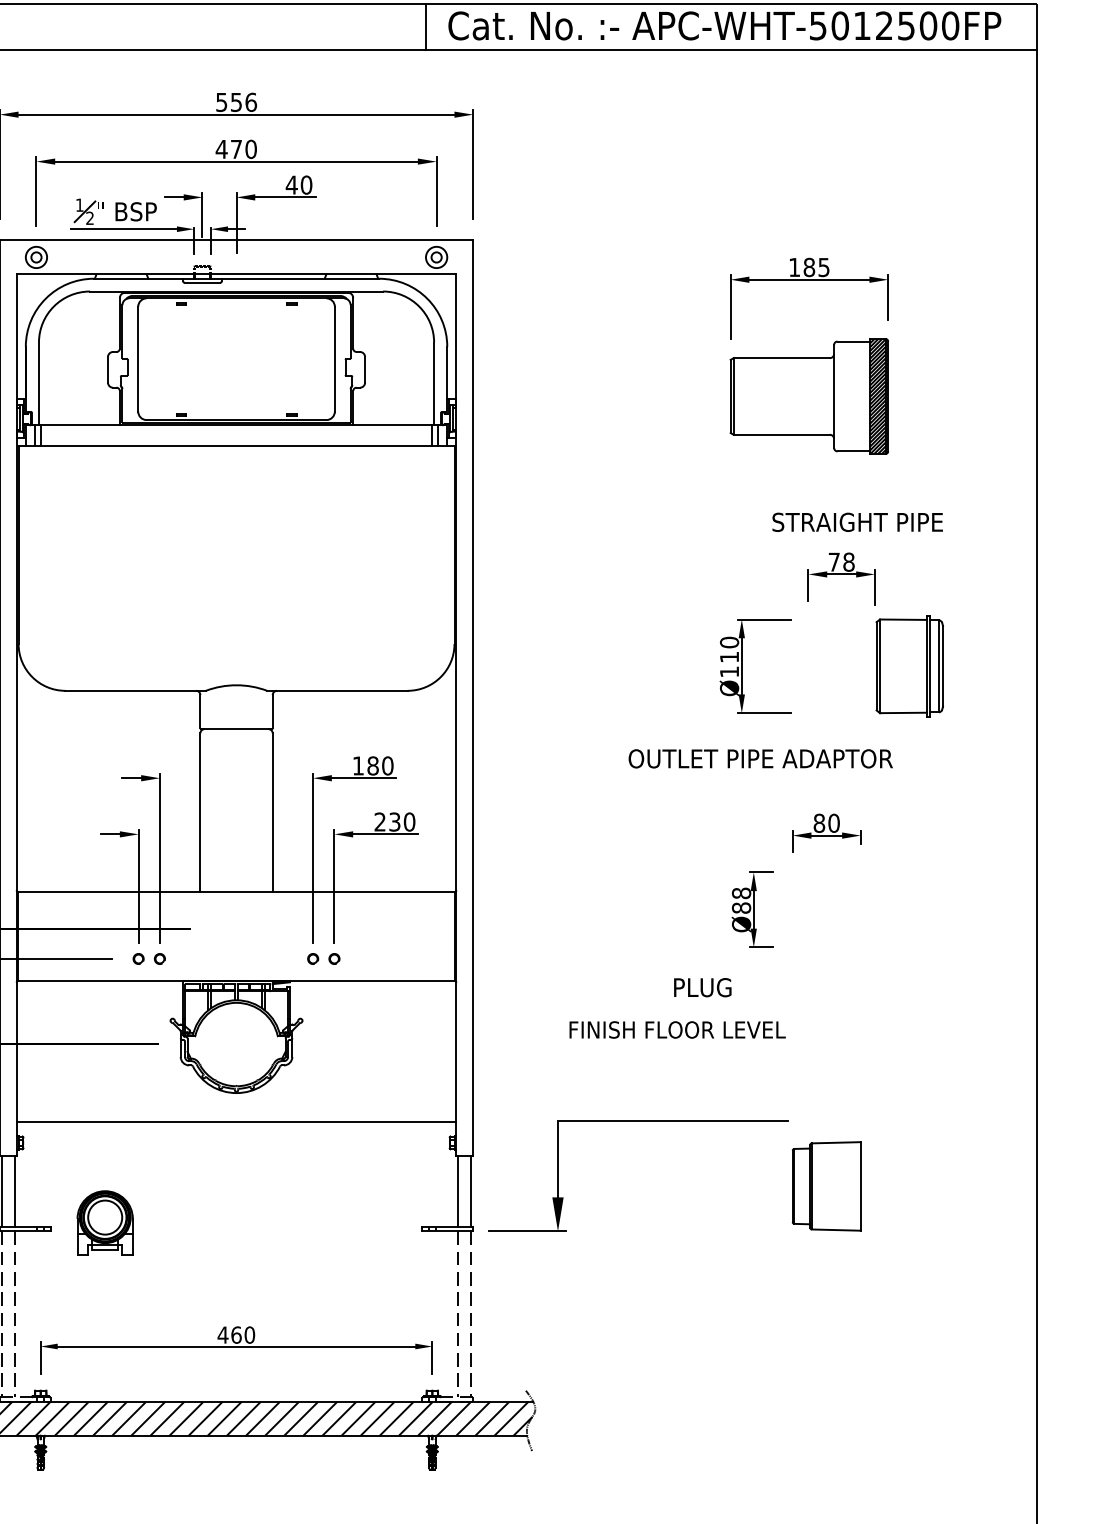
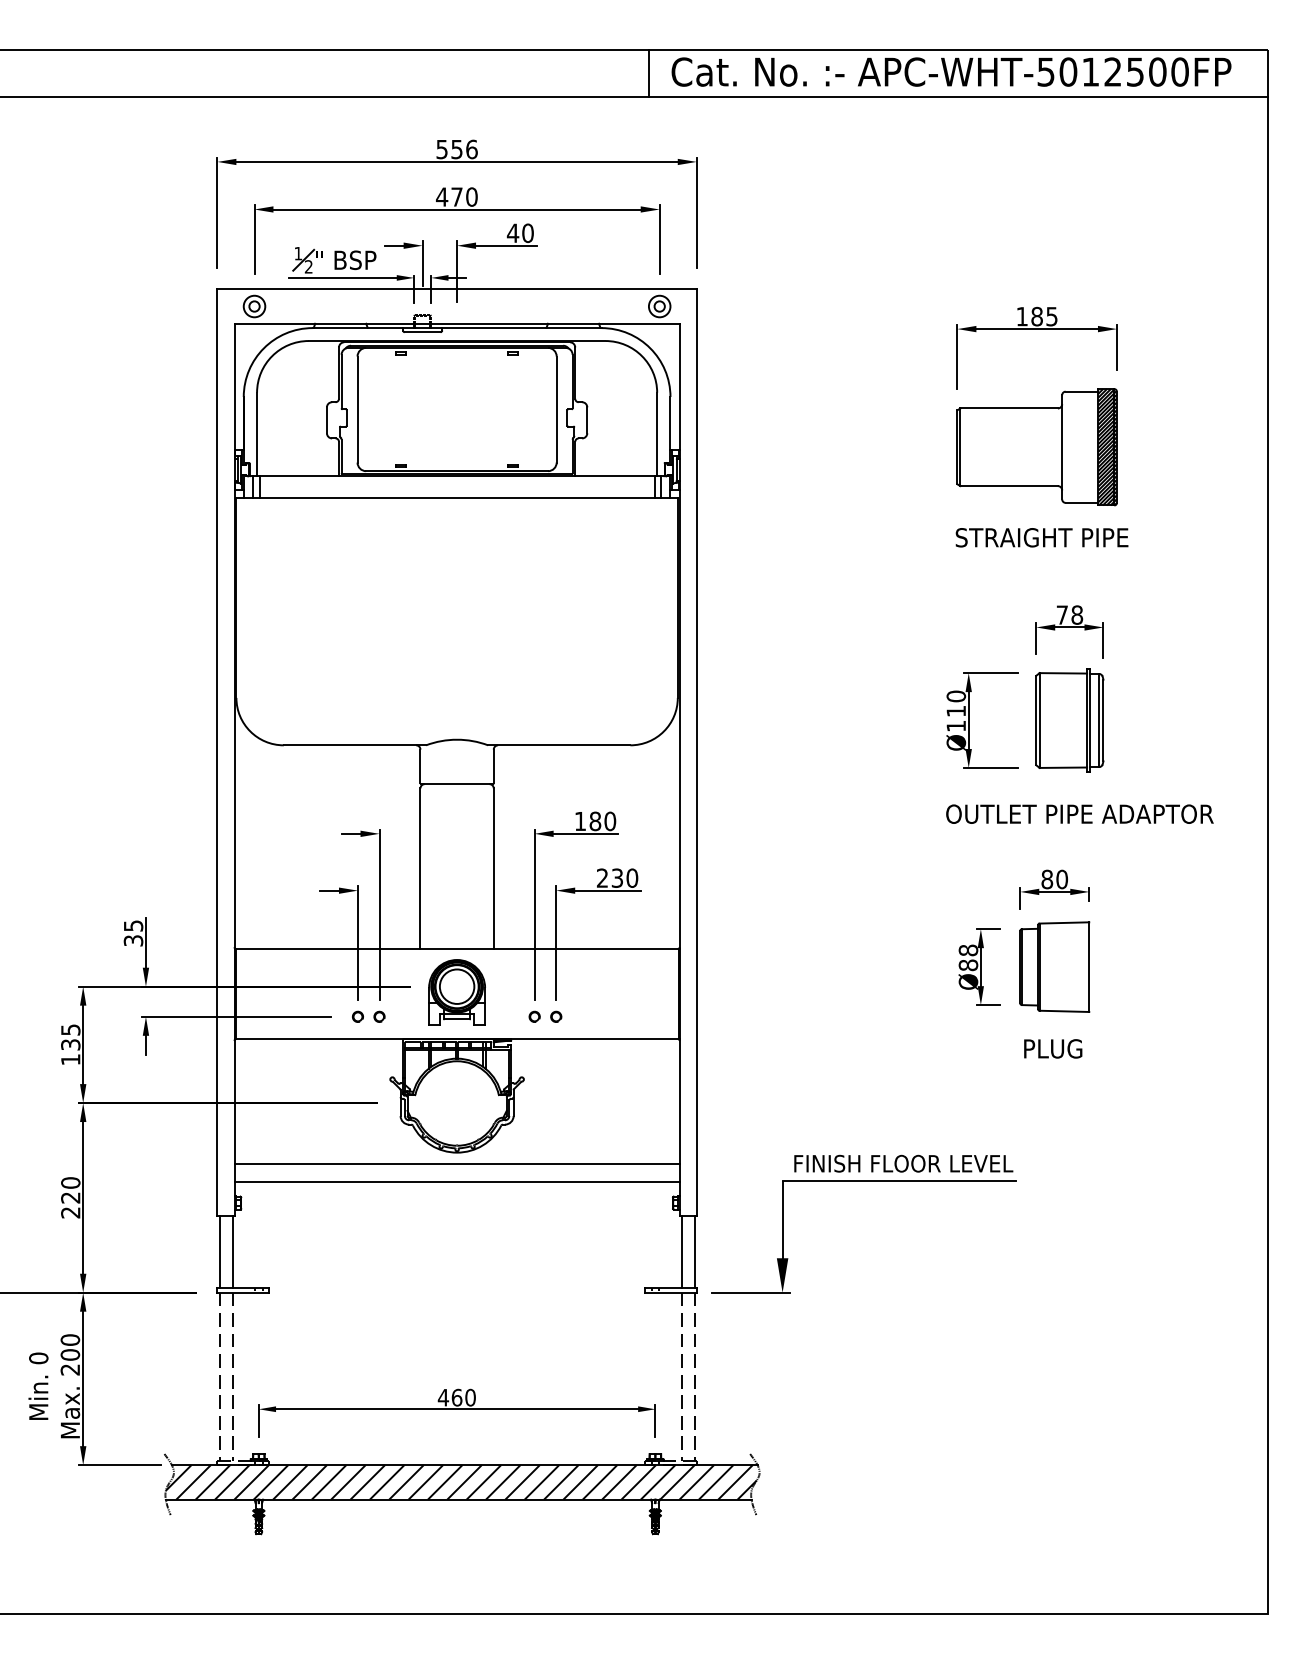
text: (857, 522) -> (1041, 537), moved
part: (909, 666) -> (1069, 720), moved
text: (760, 758) -> (1079, 813), moved
text: (703, 987) -> (1053, 1048), moved
text: (677, 1029) -> (903, 1163), moved
line: (235, 1104) -> (456, 1164), added
part: (826, 1185) -> (1054, 966), moved
part: (104, 1223) -> (456, 992), moved

